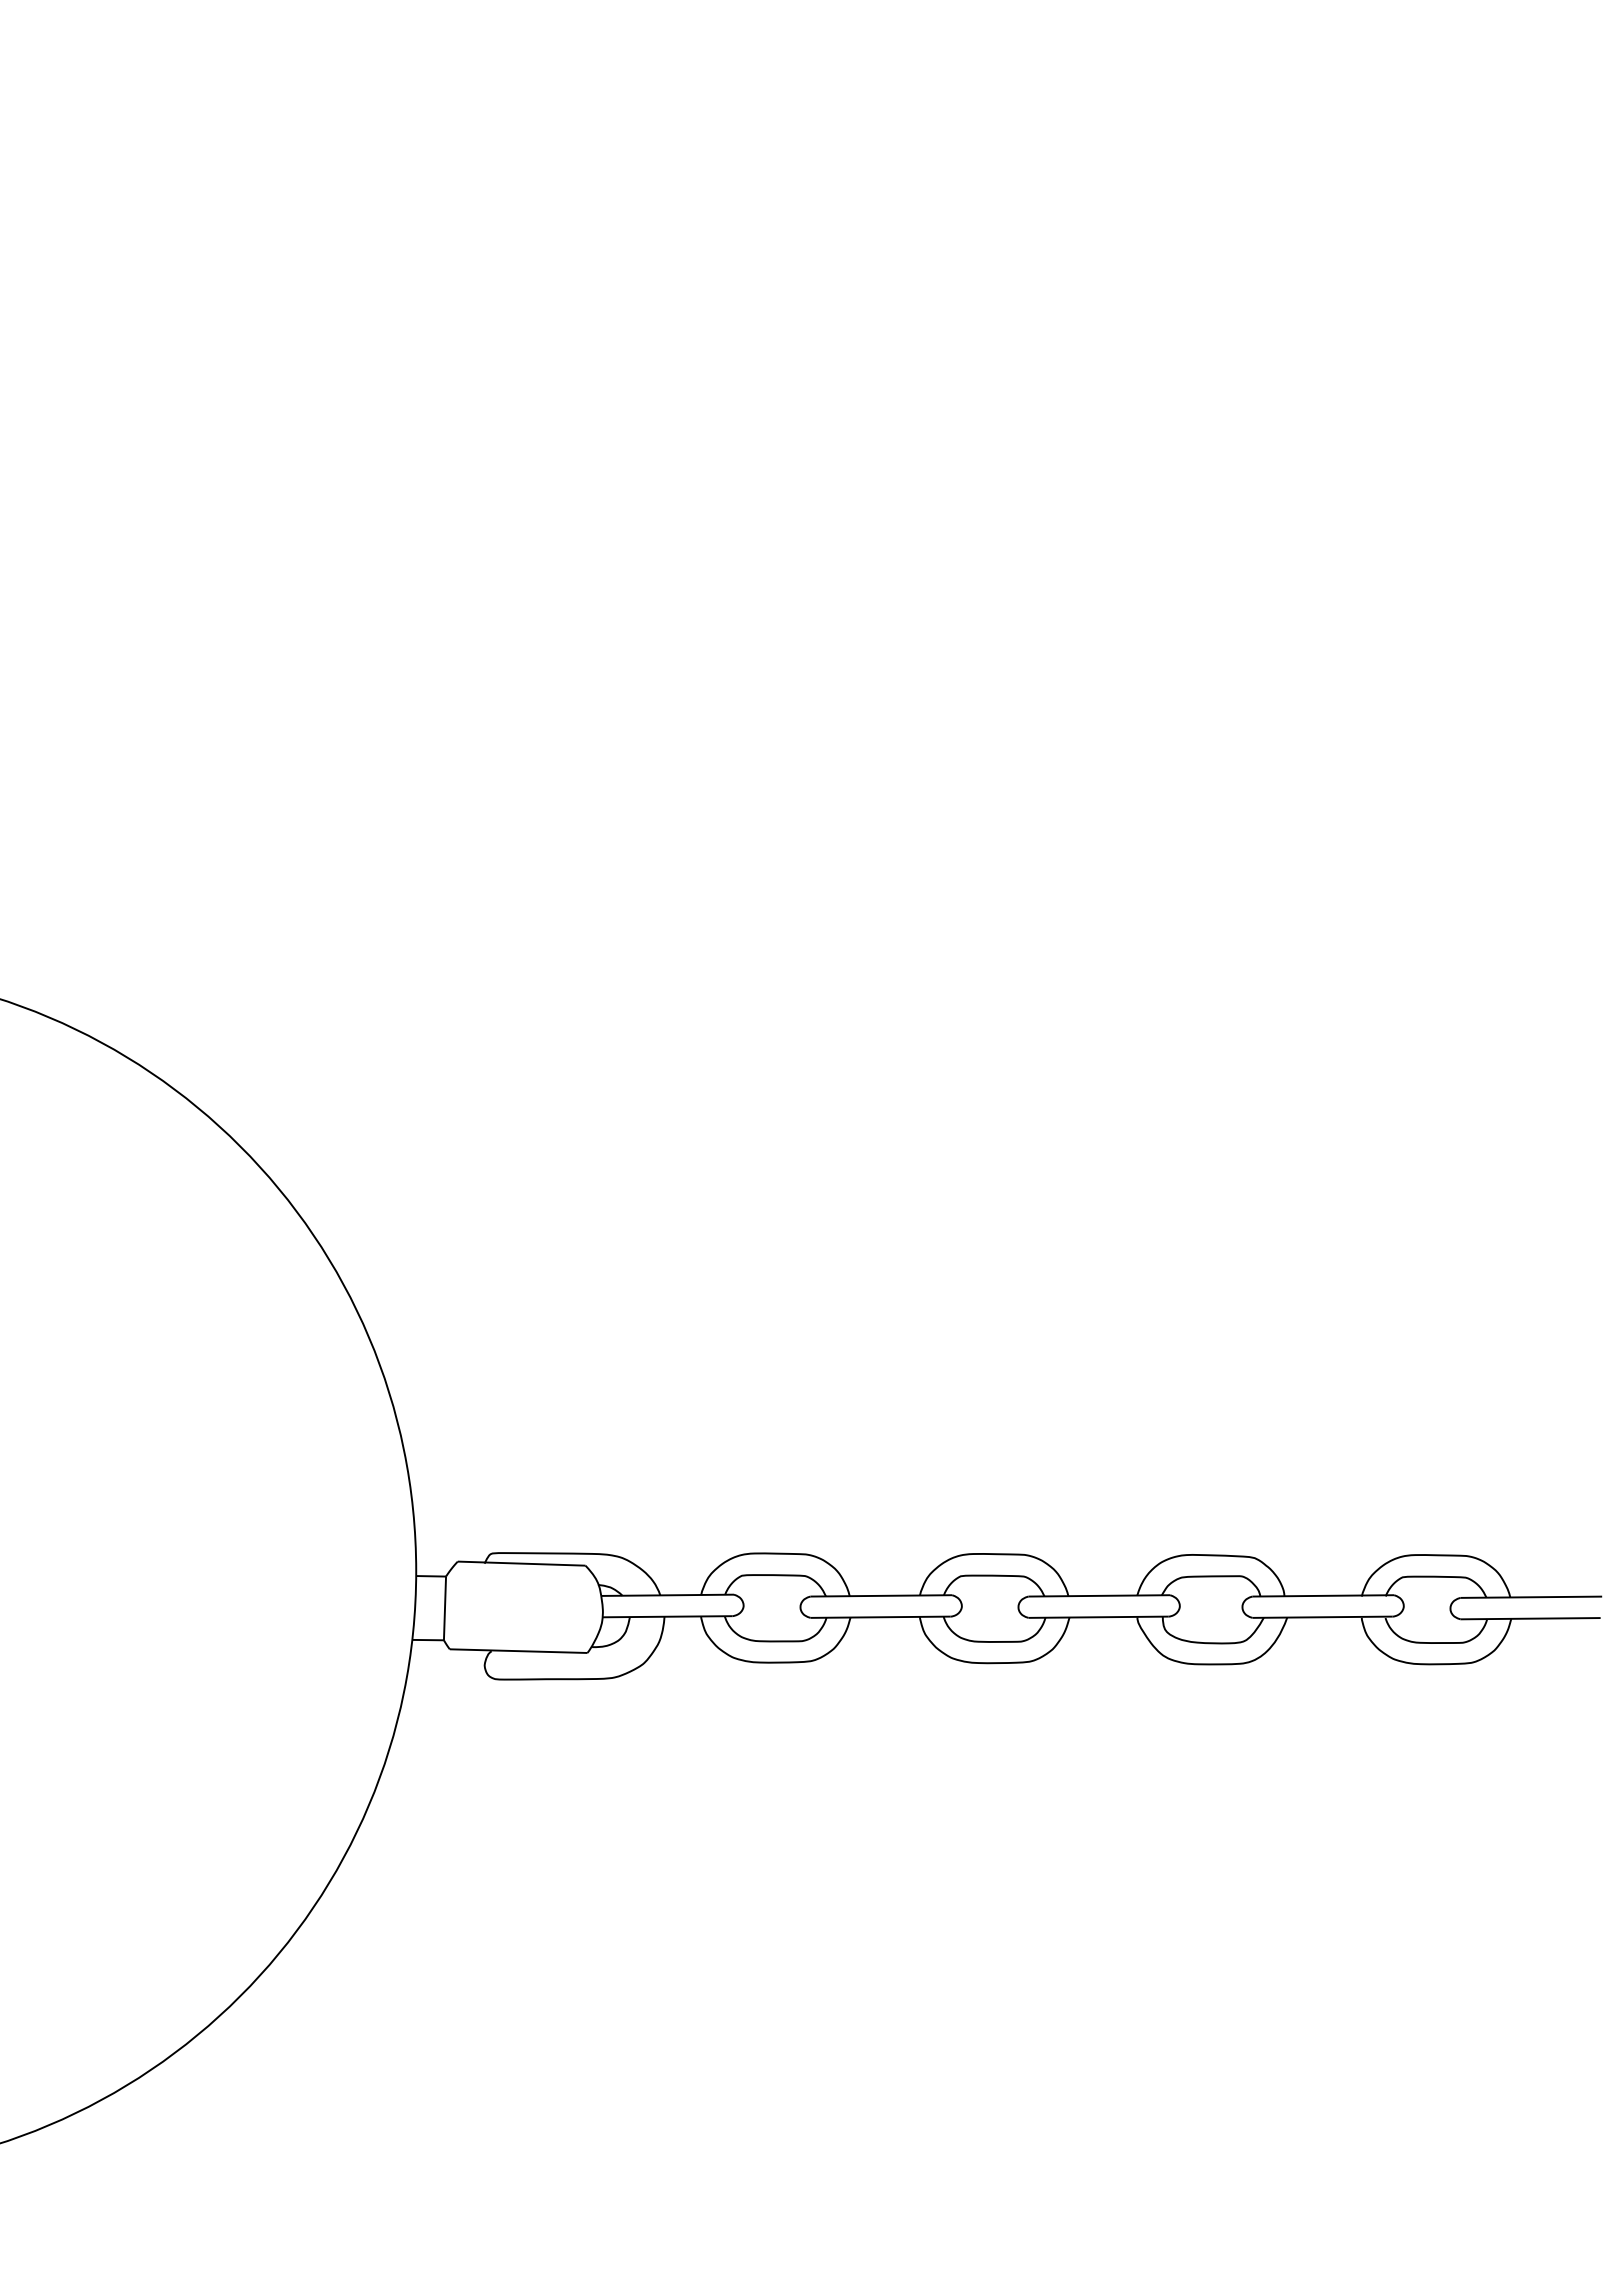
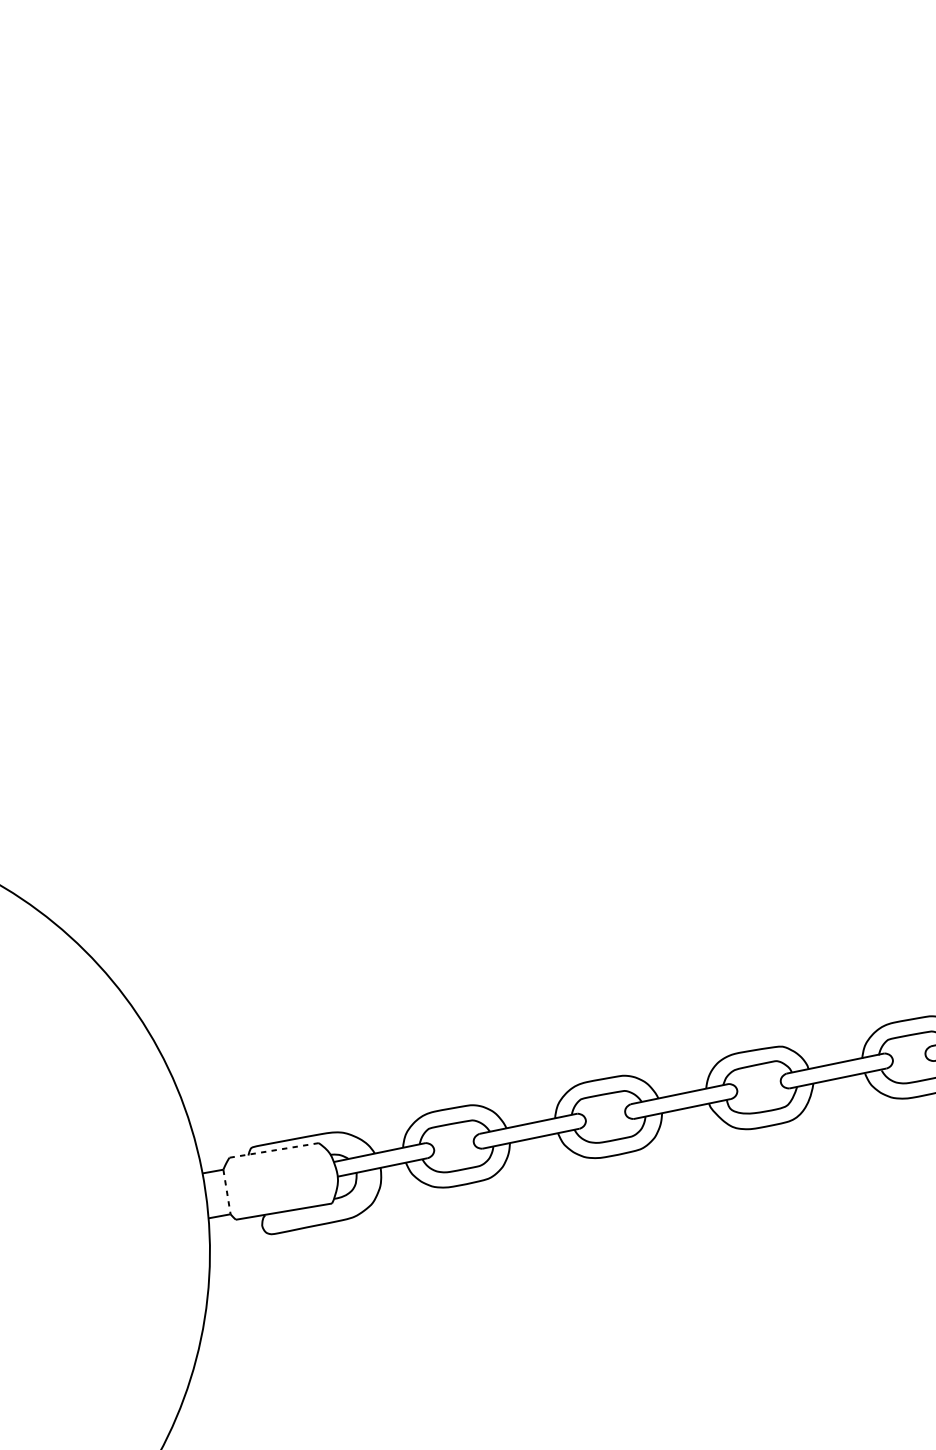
line: (521, 1563) -> (274, 1150), solid -> dashed
line: (445, 1608) -> (227, 1191), solid -> dashed

